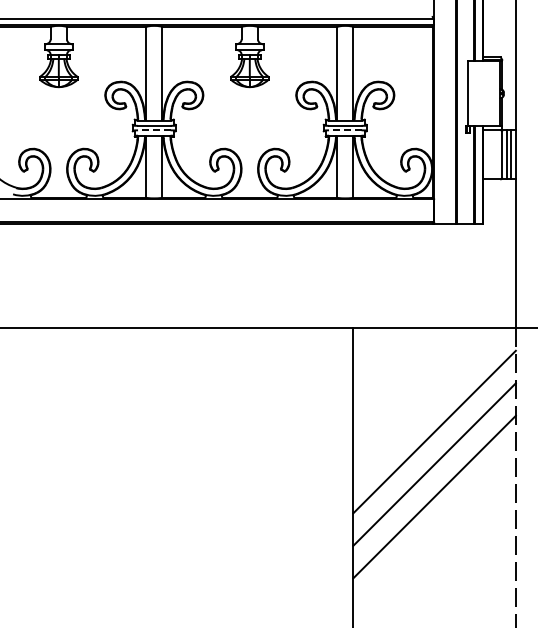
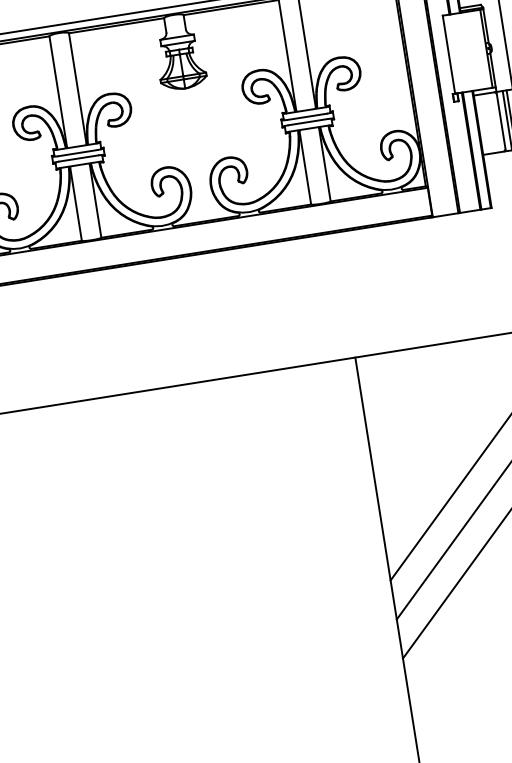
line: (153, 130) -> (77, 158), dashed -> solid
line: (344, 130) -> (307, 122), dashed -> solid

